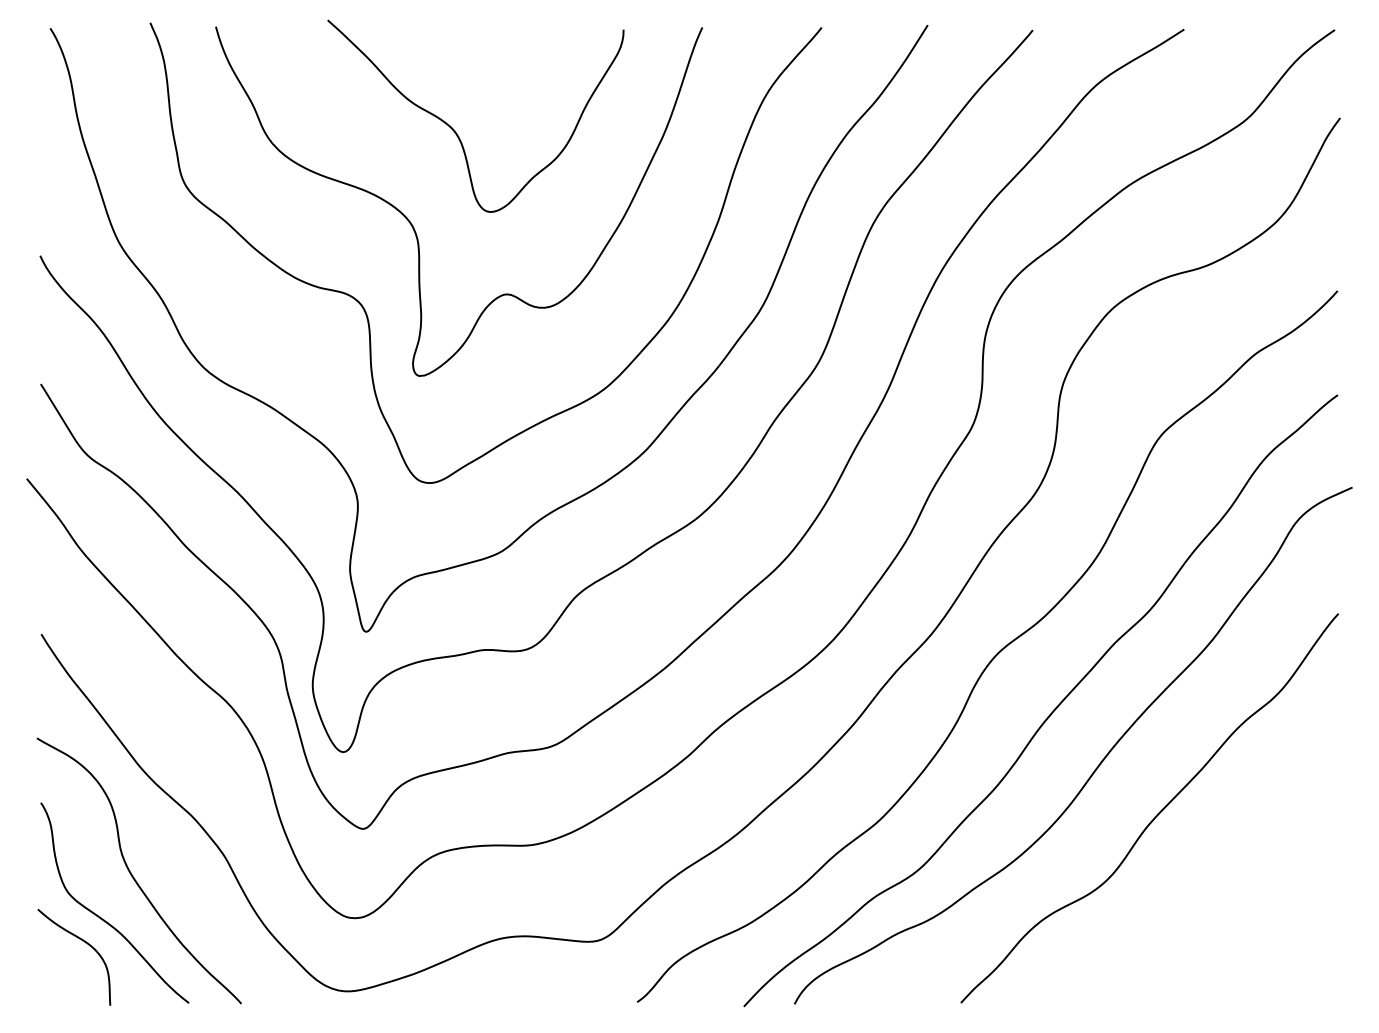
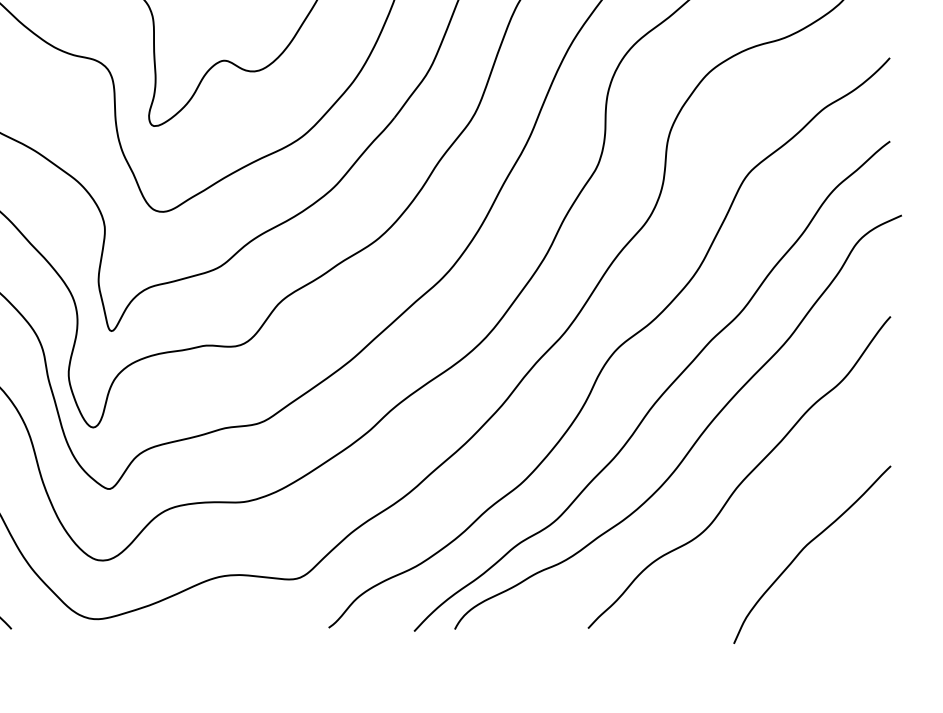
curve: (1232, 901) -> (805, 547), added

